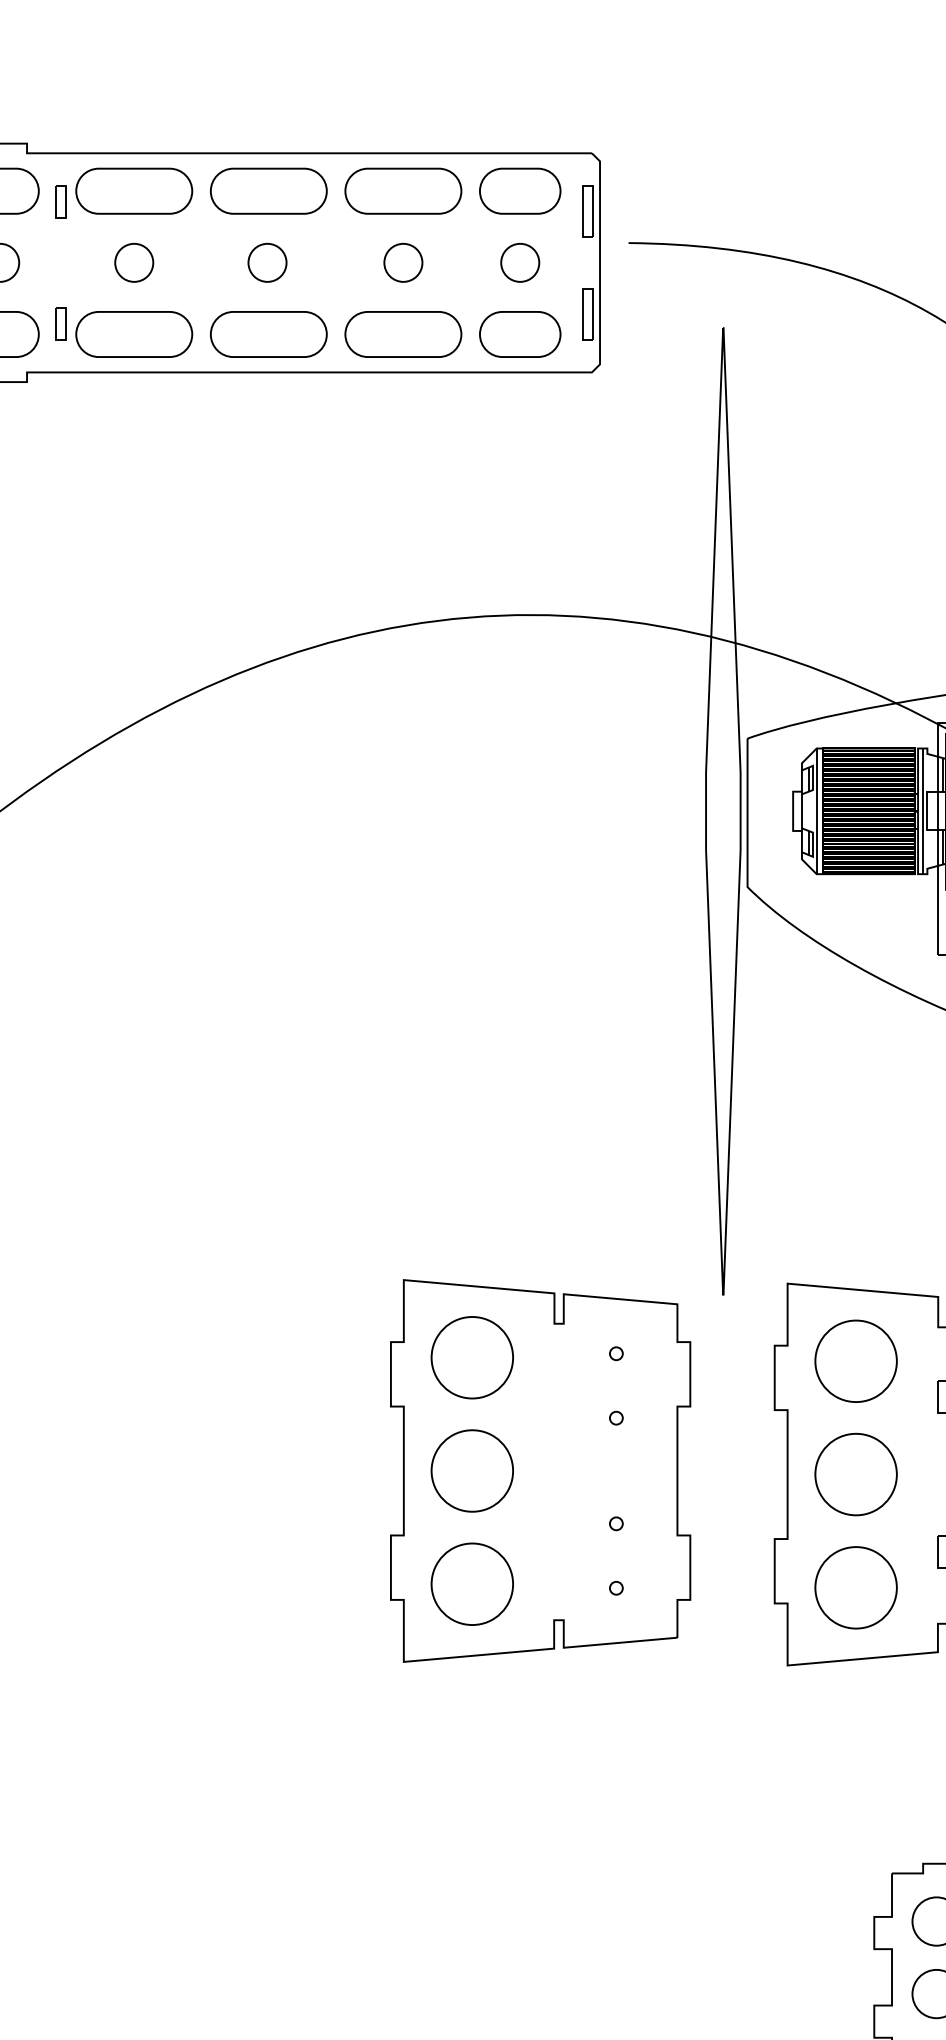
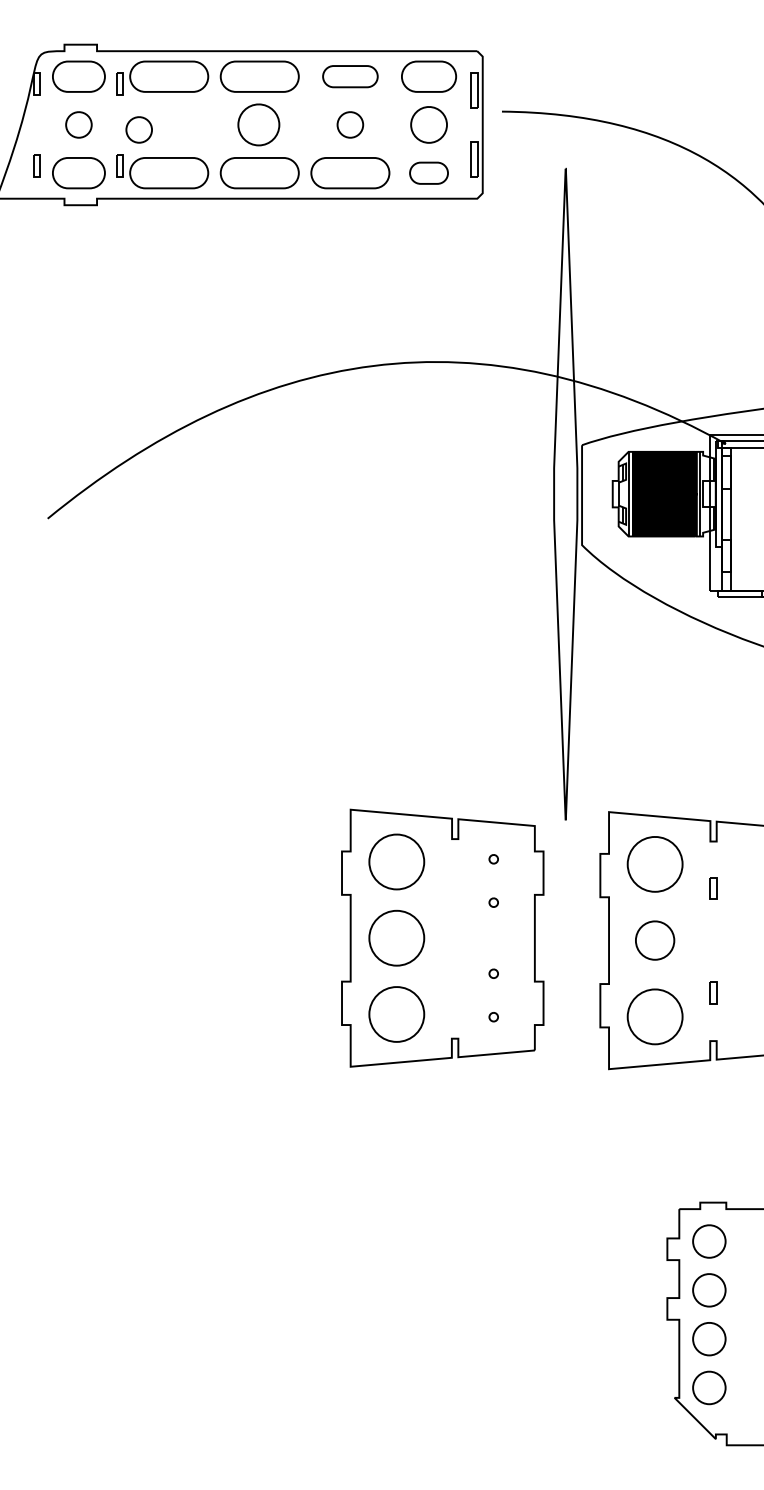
part: (403, 190) -> (350, 76), size x0.7
part: (133, 262) -> (138, 129), moved
part: (266, 262) -> (258, 124), size x1.6
part: (519, 262) -> (428, 124), size x1.4
part: (519, 334) -> (428, 173), size x0.7
part: (855, 1474) -> (654, 940), size x0.7

